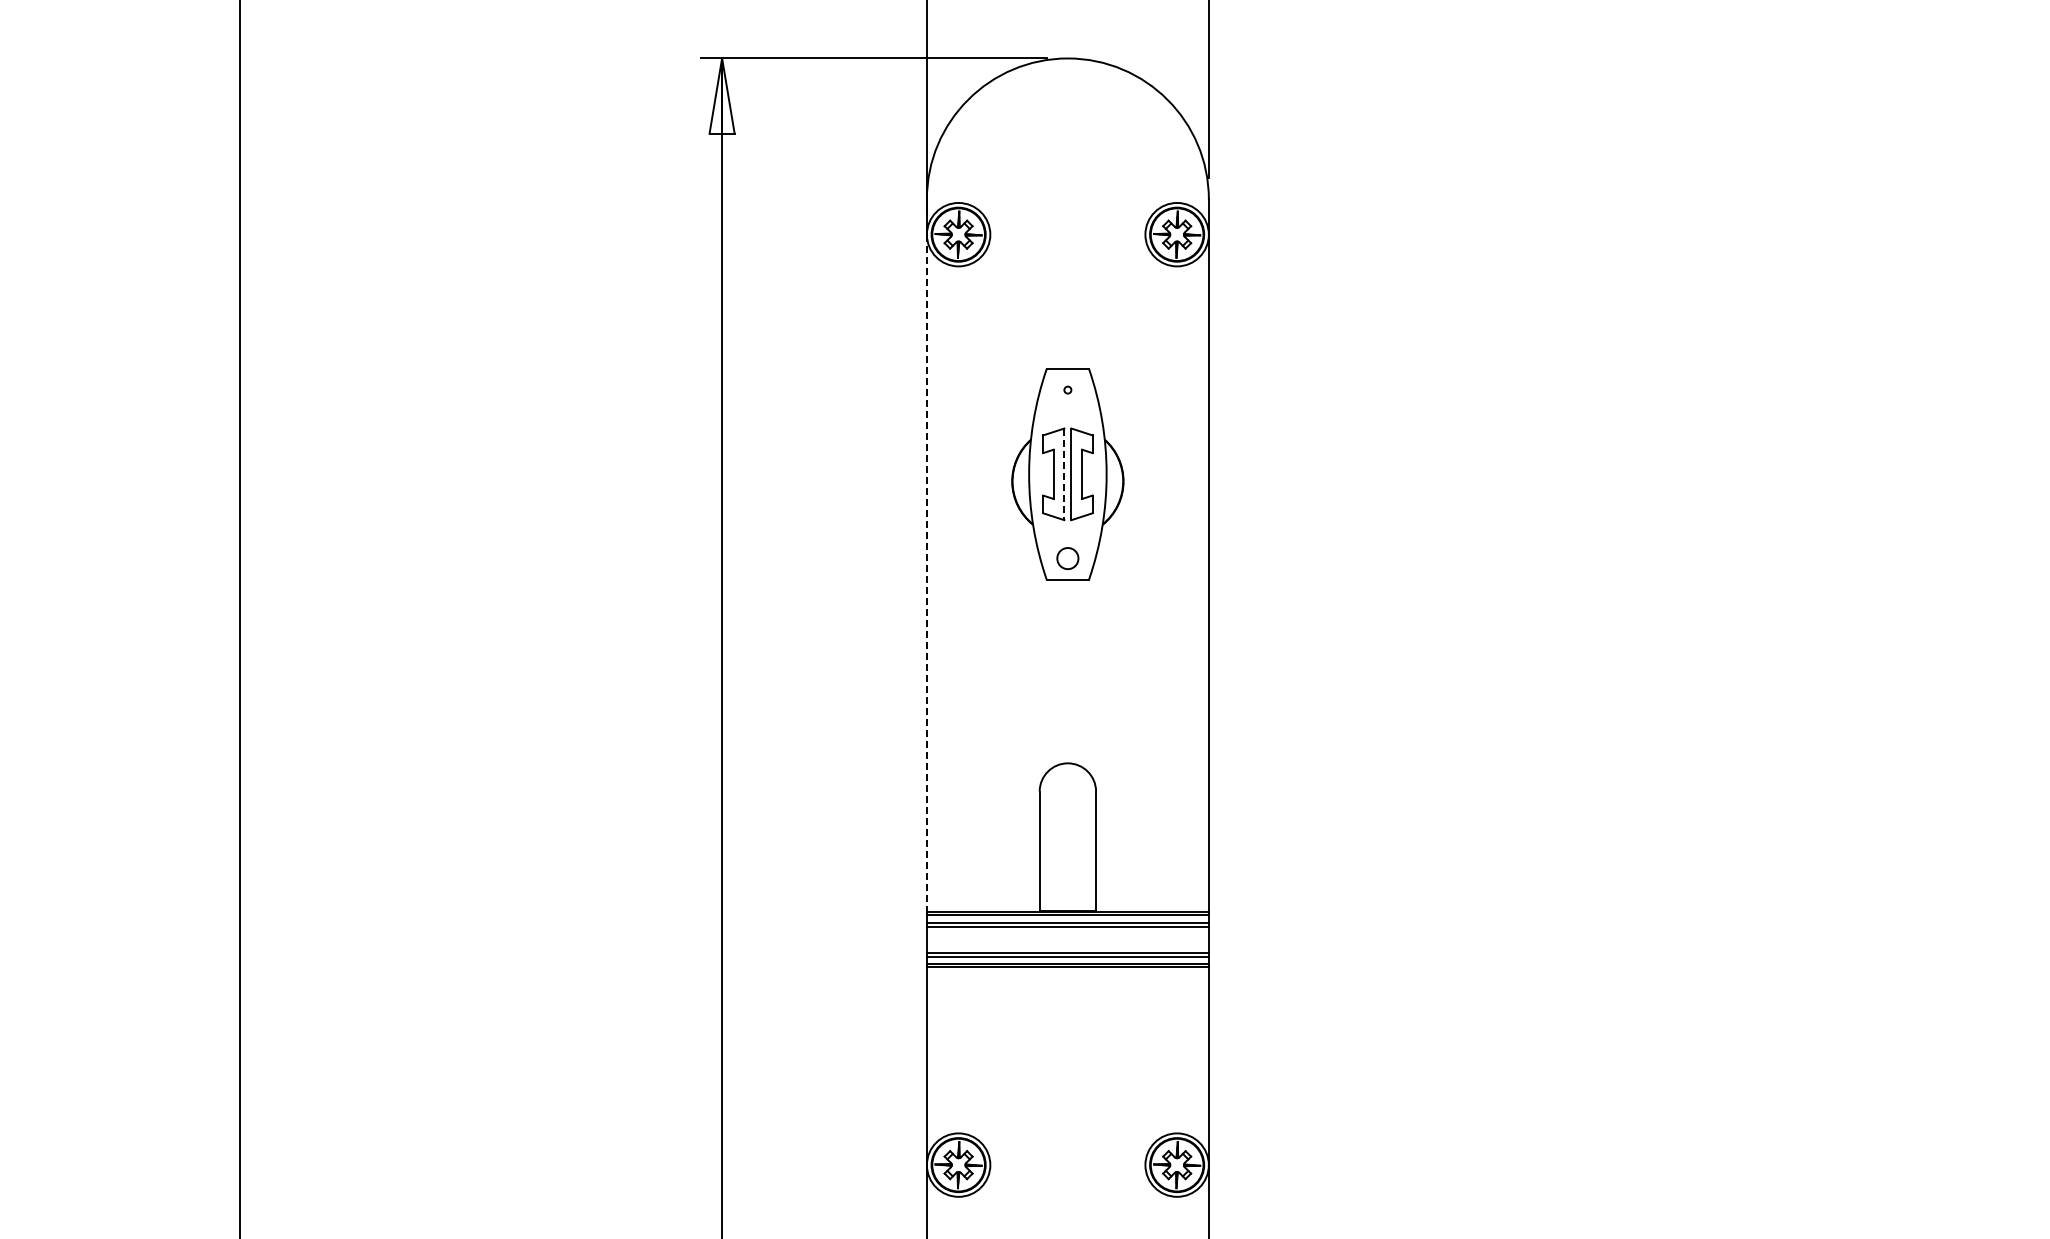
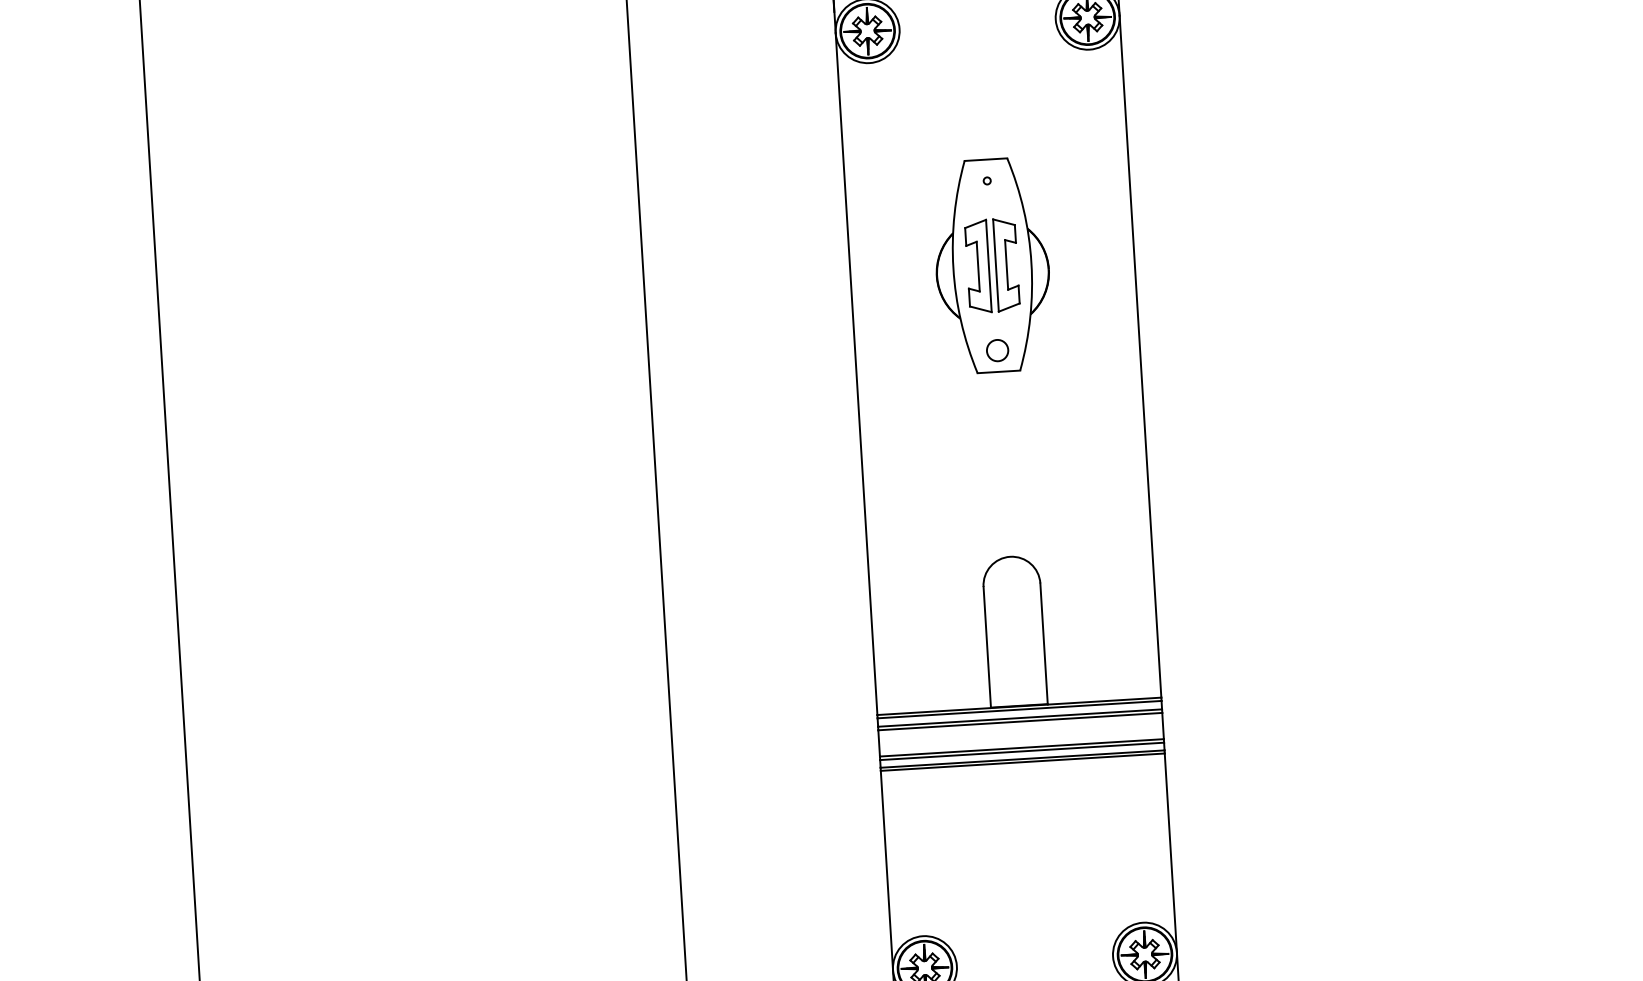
line: (1064, 474) -> (989, 266), dashed -> solid
line: (926, 573) -> (856, 374), dashed -> solid

